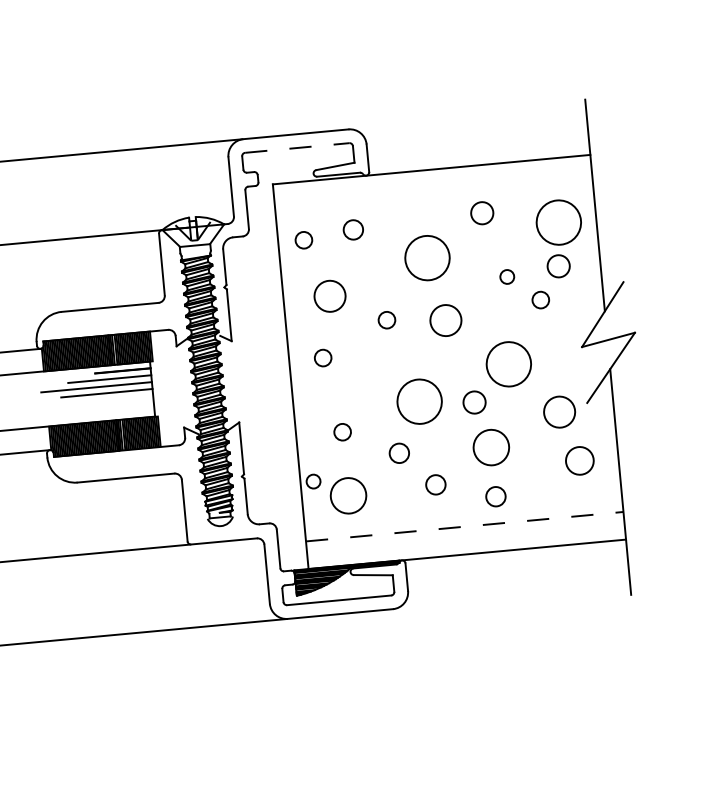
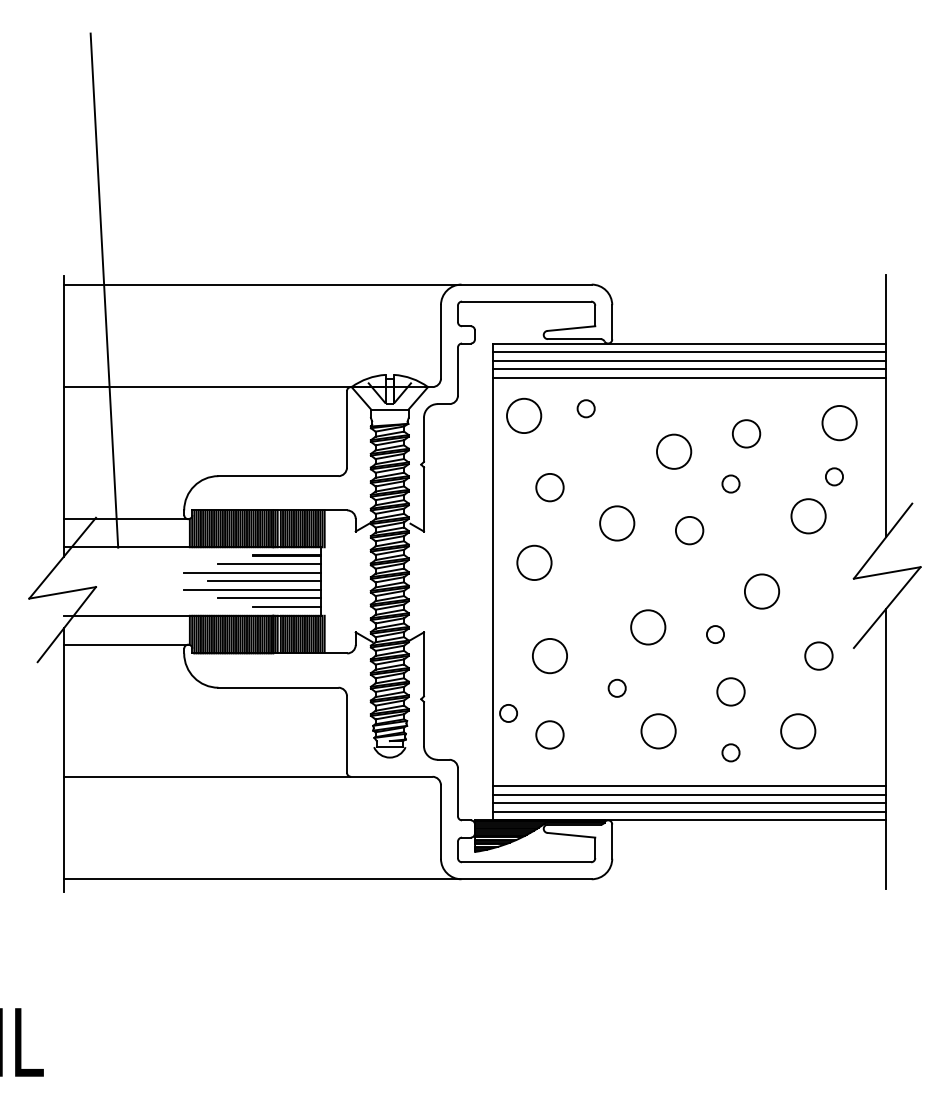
line: (297, 147) -> (526, 301), dashed -> solid
line: (432, 176) -> (689, 352), added
line: (433, 183) -> (689, 360), added
line: (433, 190) -> (689, 369), added
line: (434, 197) -> (689, 377), added
circle: (482, 212) -> (746, 433), moved
circle: (558, 222) -> (839, 422), size x0.62
circle: (352, 229) -> (585, 408), size x0.71
circle: (304, 240) -> (524, 415), size x1.67
circle: (427, 257) -> (674, 451), size x0.62
circle: (558, 266) -> (834, 476), size x0.62
circle: (506, 276) -> (730, 483), moved
circle: (329, 296) -> (549, 487), size x0.71
circle: (540, 300) -> (808, 516), size x1.67
circle: (387, 320) -> (617, 523), size x1.67
circle: (445, 320) -> (689, 530), size x0.71
circle: (323, 357) -> (534, 562), size x1.67
circle: (508, 364) -> (761, 591), size x0.62
line: (97, 400) -> (252, 589), added
circle: (419, 401) -> (648, 627), size x0.62
circle: (474, 402) -> (715, 634), size x0.62
line: (112, 406) -> (269, 598), added
circle: (559, 411) -> (818, 655), size x0.71
line: (126, 412) -> (286, 607), added
circle: (342, 431) -> (549, 655), size x1.67
circle: (490, 447) -> (730, 691), size x0.62
circle: (398, 452) -> (616, 687), size x0.71
circle: (580, 460) -> (798, 731), moved
circle: (435, 484) -> (658, 731), size x1.43
circle: (348, 495) -> (549, 734), size x0.62
circle: (495, 496) -> (730, 752), size x0.71
line: (464, 527) -> (689, 786), dashed -> solid
line: (465, 533) -> (689, 794), added
line: (466, 540) -> (689, 803), added
line: (466, 547) -> (689, 811), added

